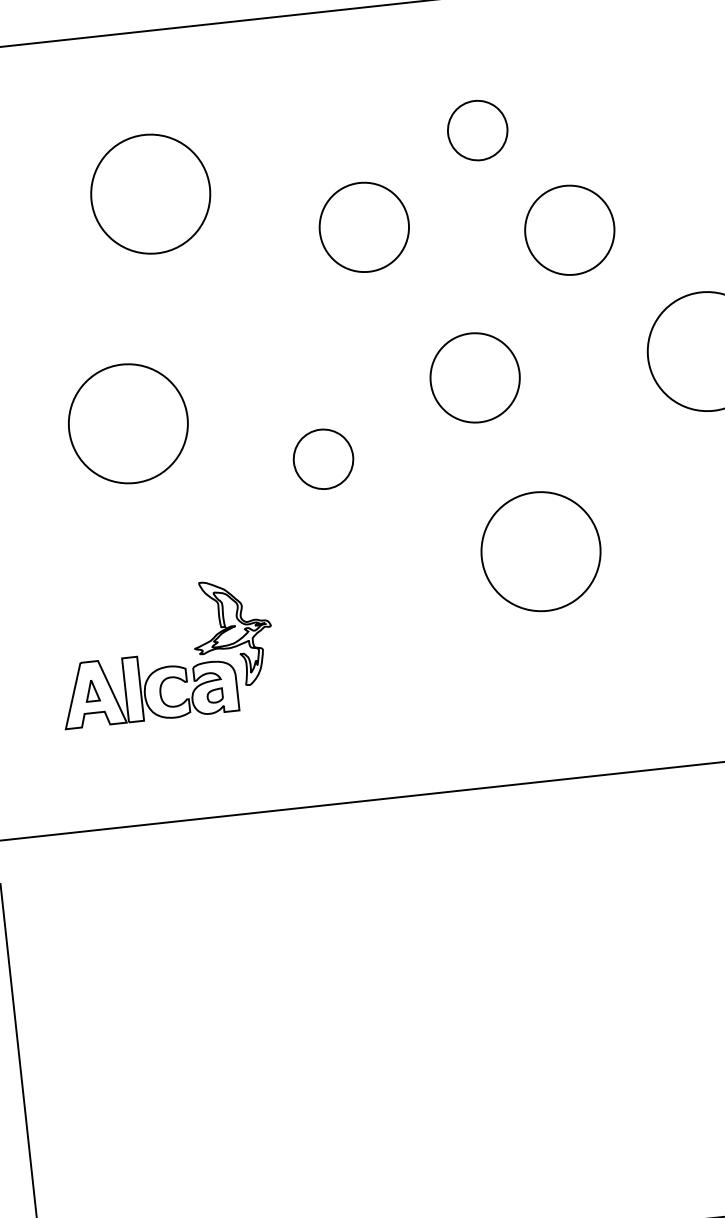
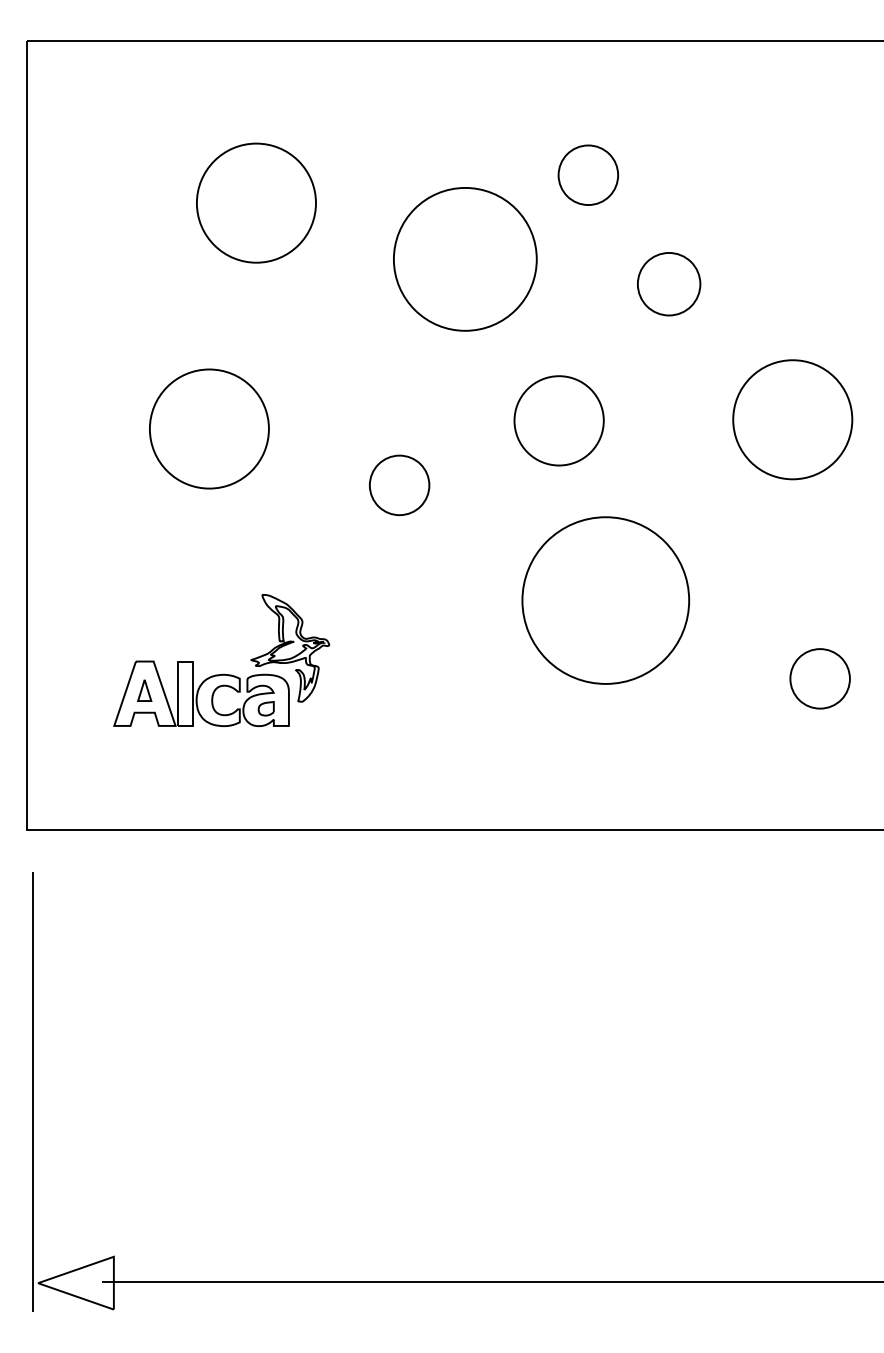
part: (363, 226) -> (464, 258), size x1.6
part: (569, 229) -> (668, 283), size x0.7
part: (540, 551) -> (605, 600), size x1.4

